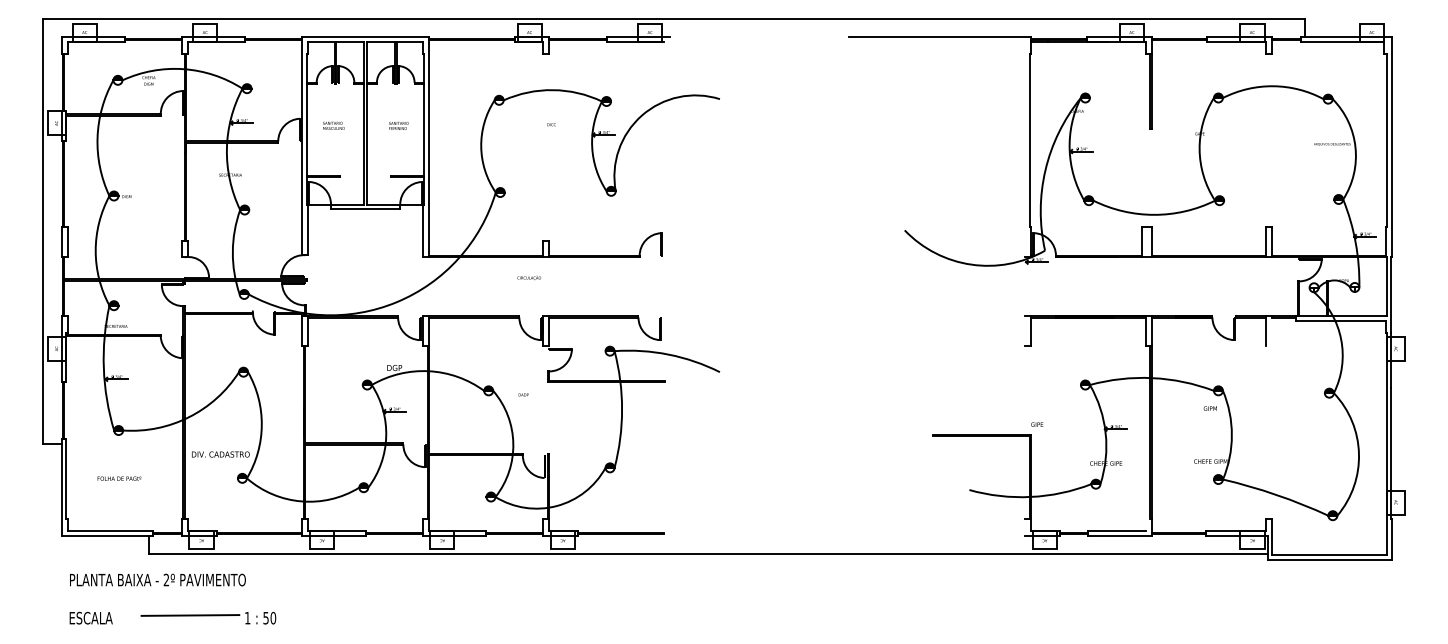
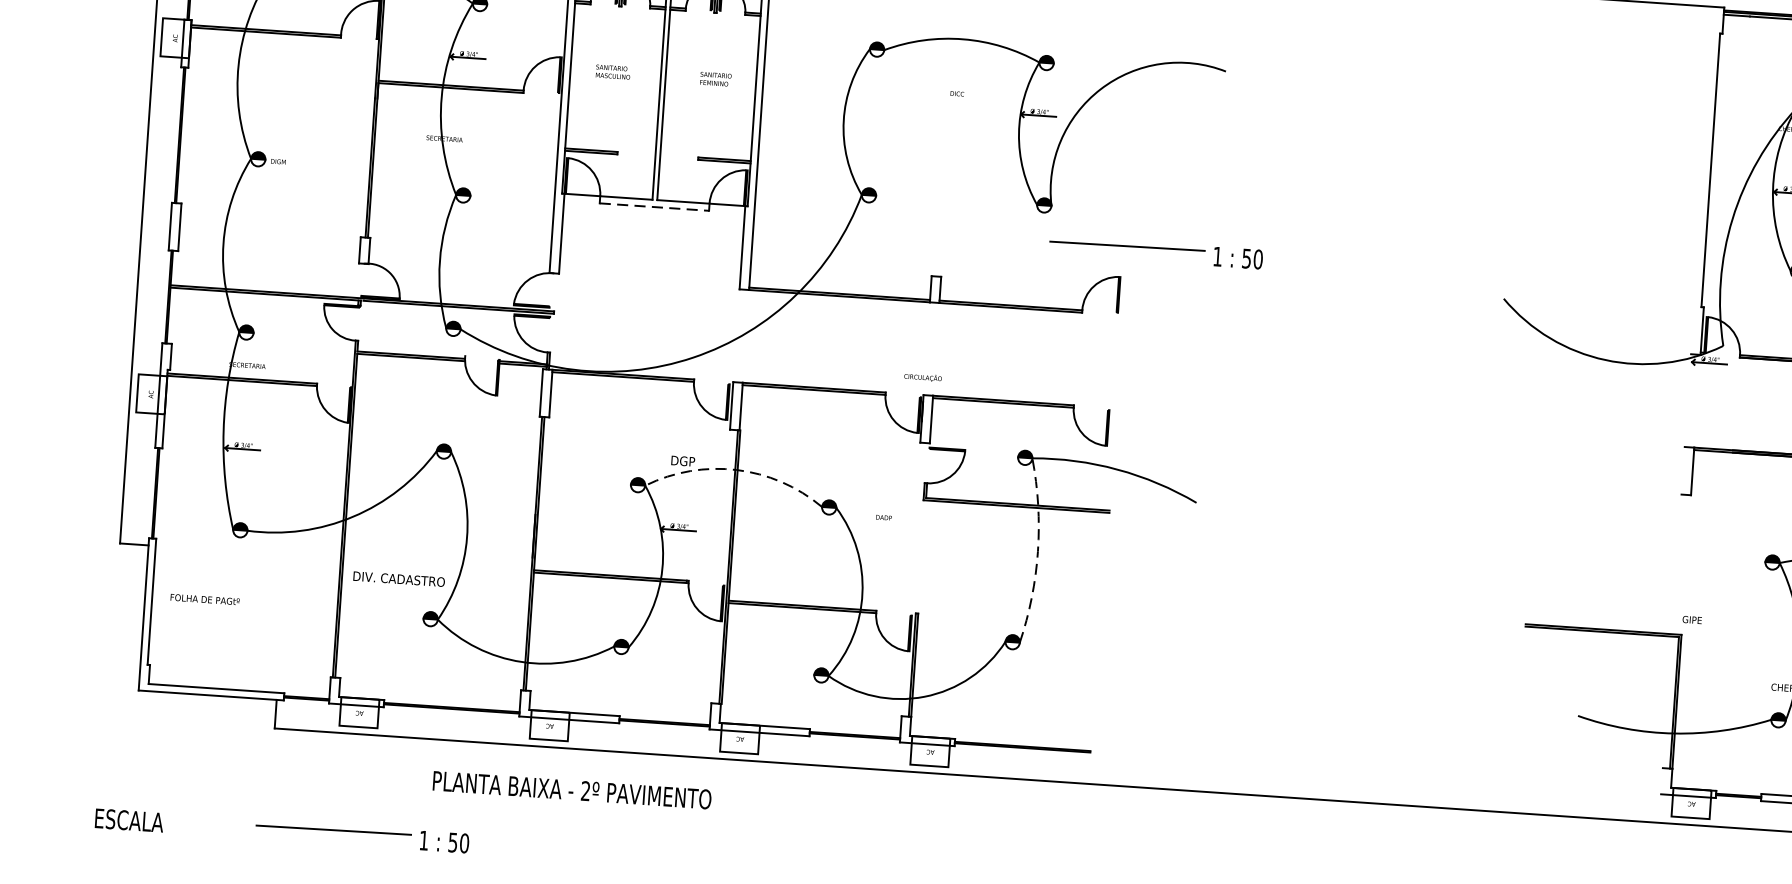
line: (365, 209) -> (654, 207), solid -> dashed
part: (683, 215) -> (1155, 251), added
text: (528, 277) -> (921, 376), moved
arc: (428, 371) -> (736, 470), solid -> dashed
arc: (622, 409) -> (1038, 551), solid -> dashed
text: (119, 478) -> (205, 599), moved
text: (157, 579) -> (571, 789), moved
text: (90, 617) -> (128, 819), moved

